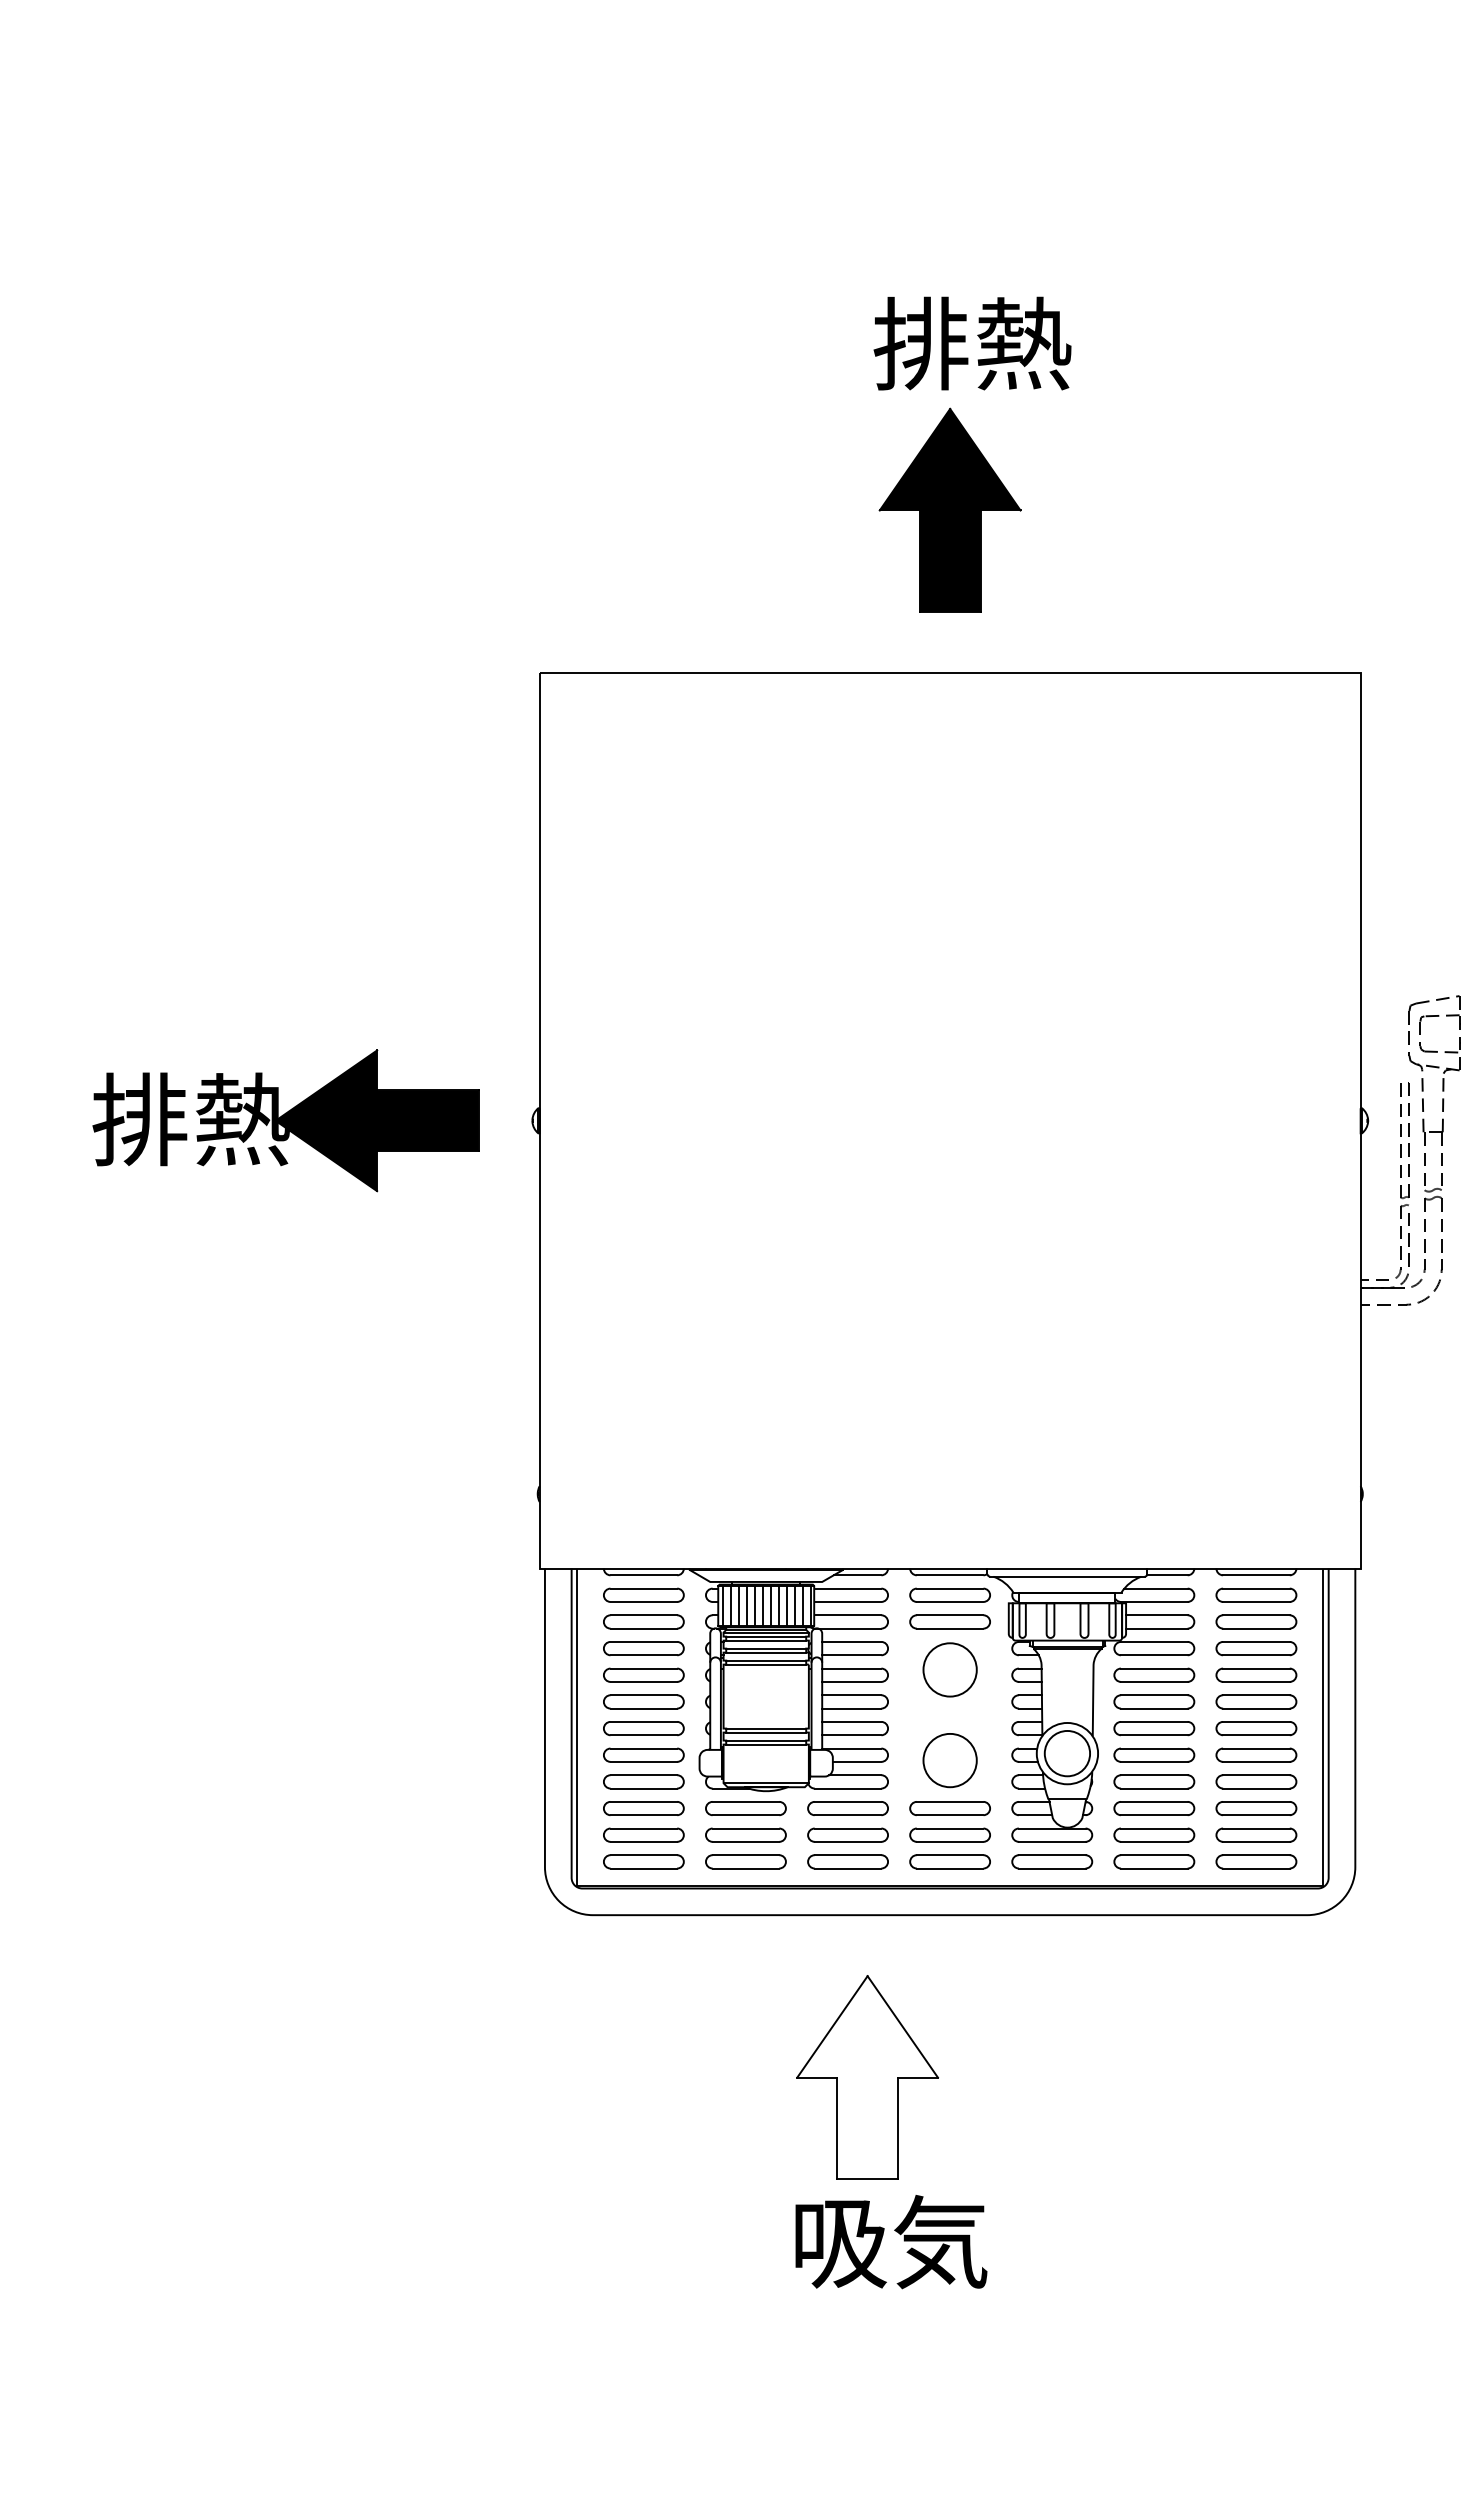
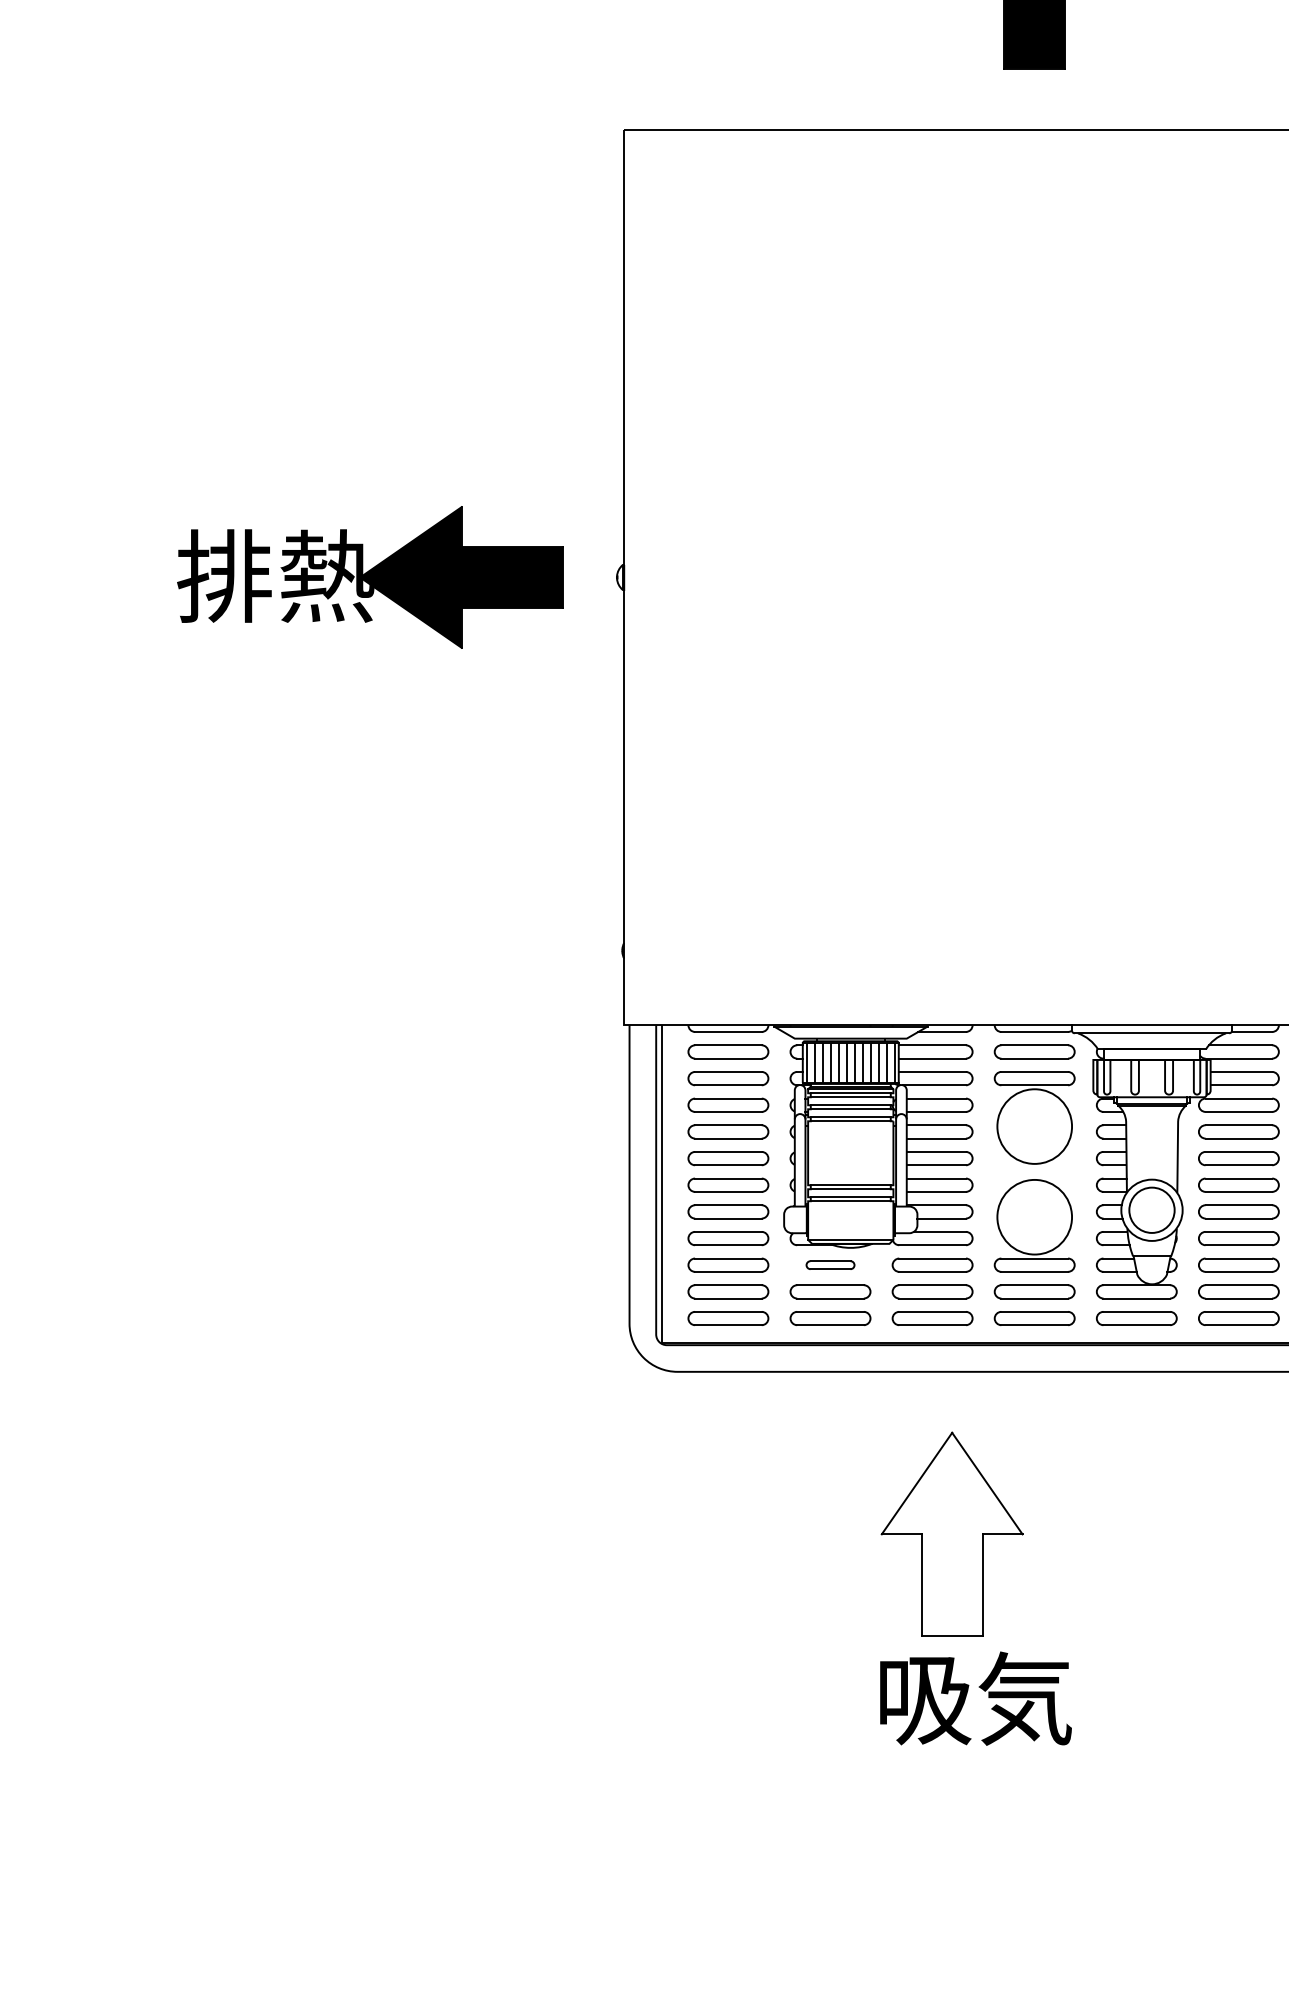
circle: (949, 1669) -> (1034, 1126), size x1.4
circle: (949, 1760) -> (1034, 1217), size x1.4
part: (745, 1808) -> (830, 1265), size x0.6

